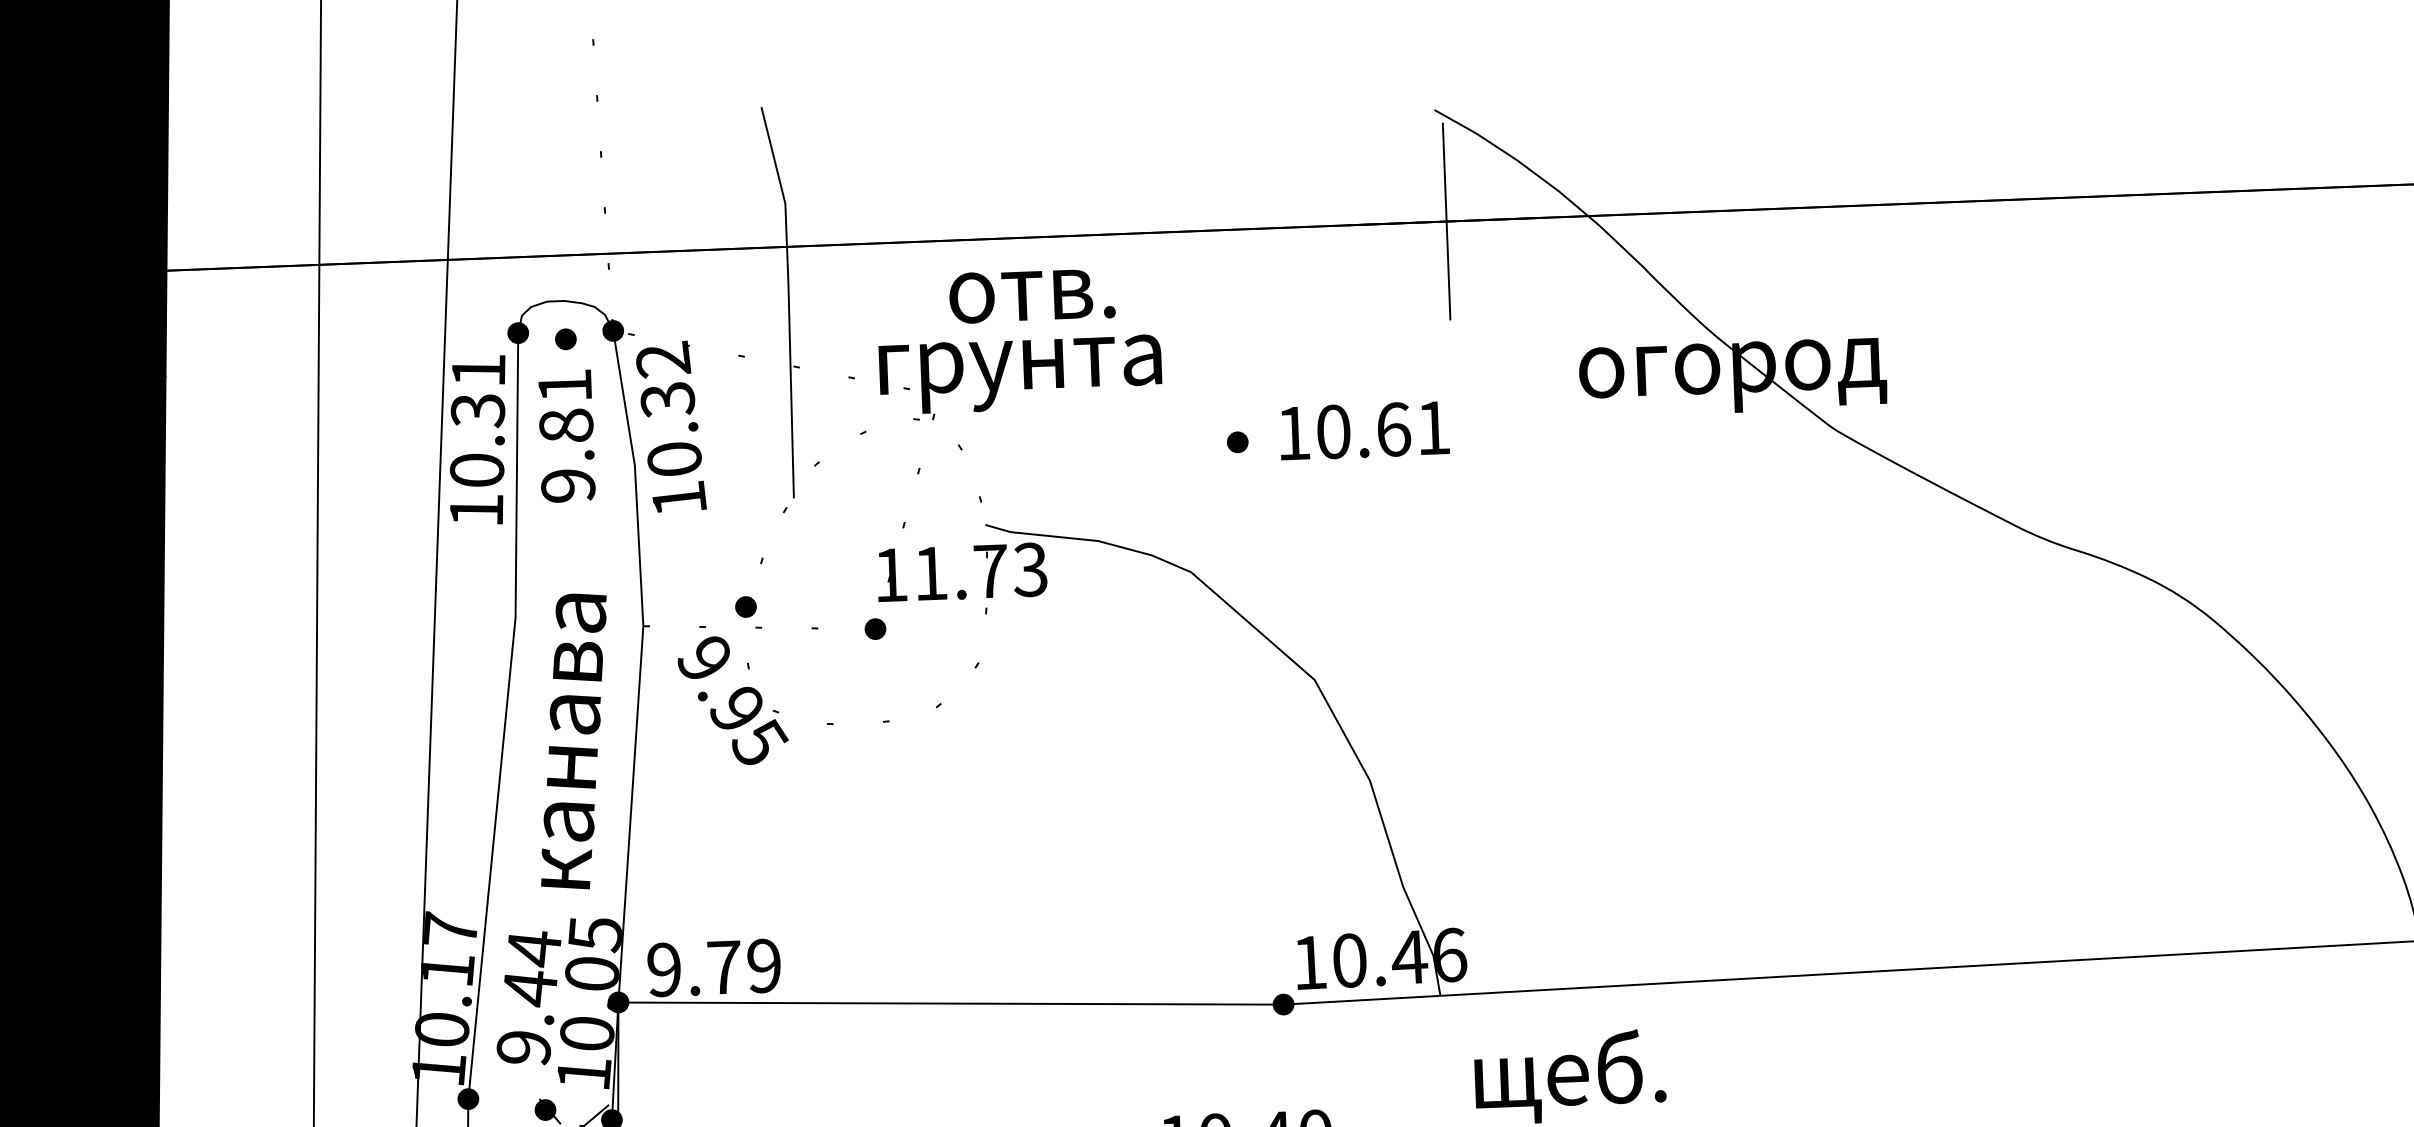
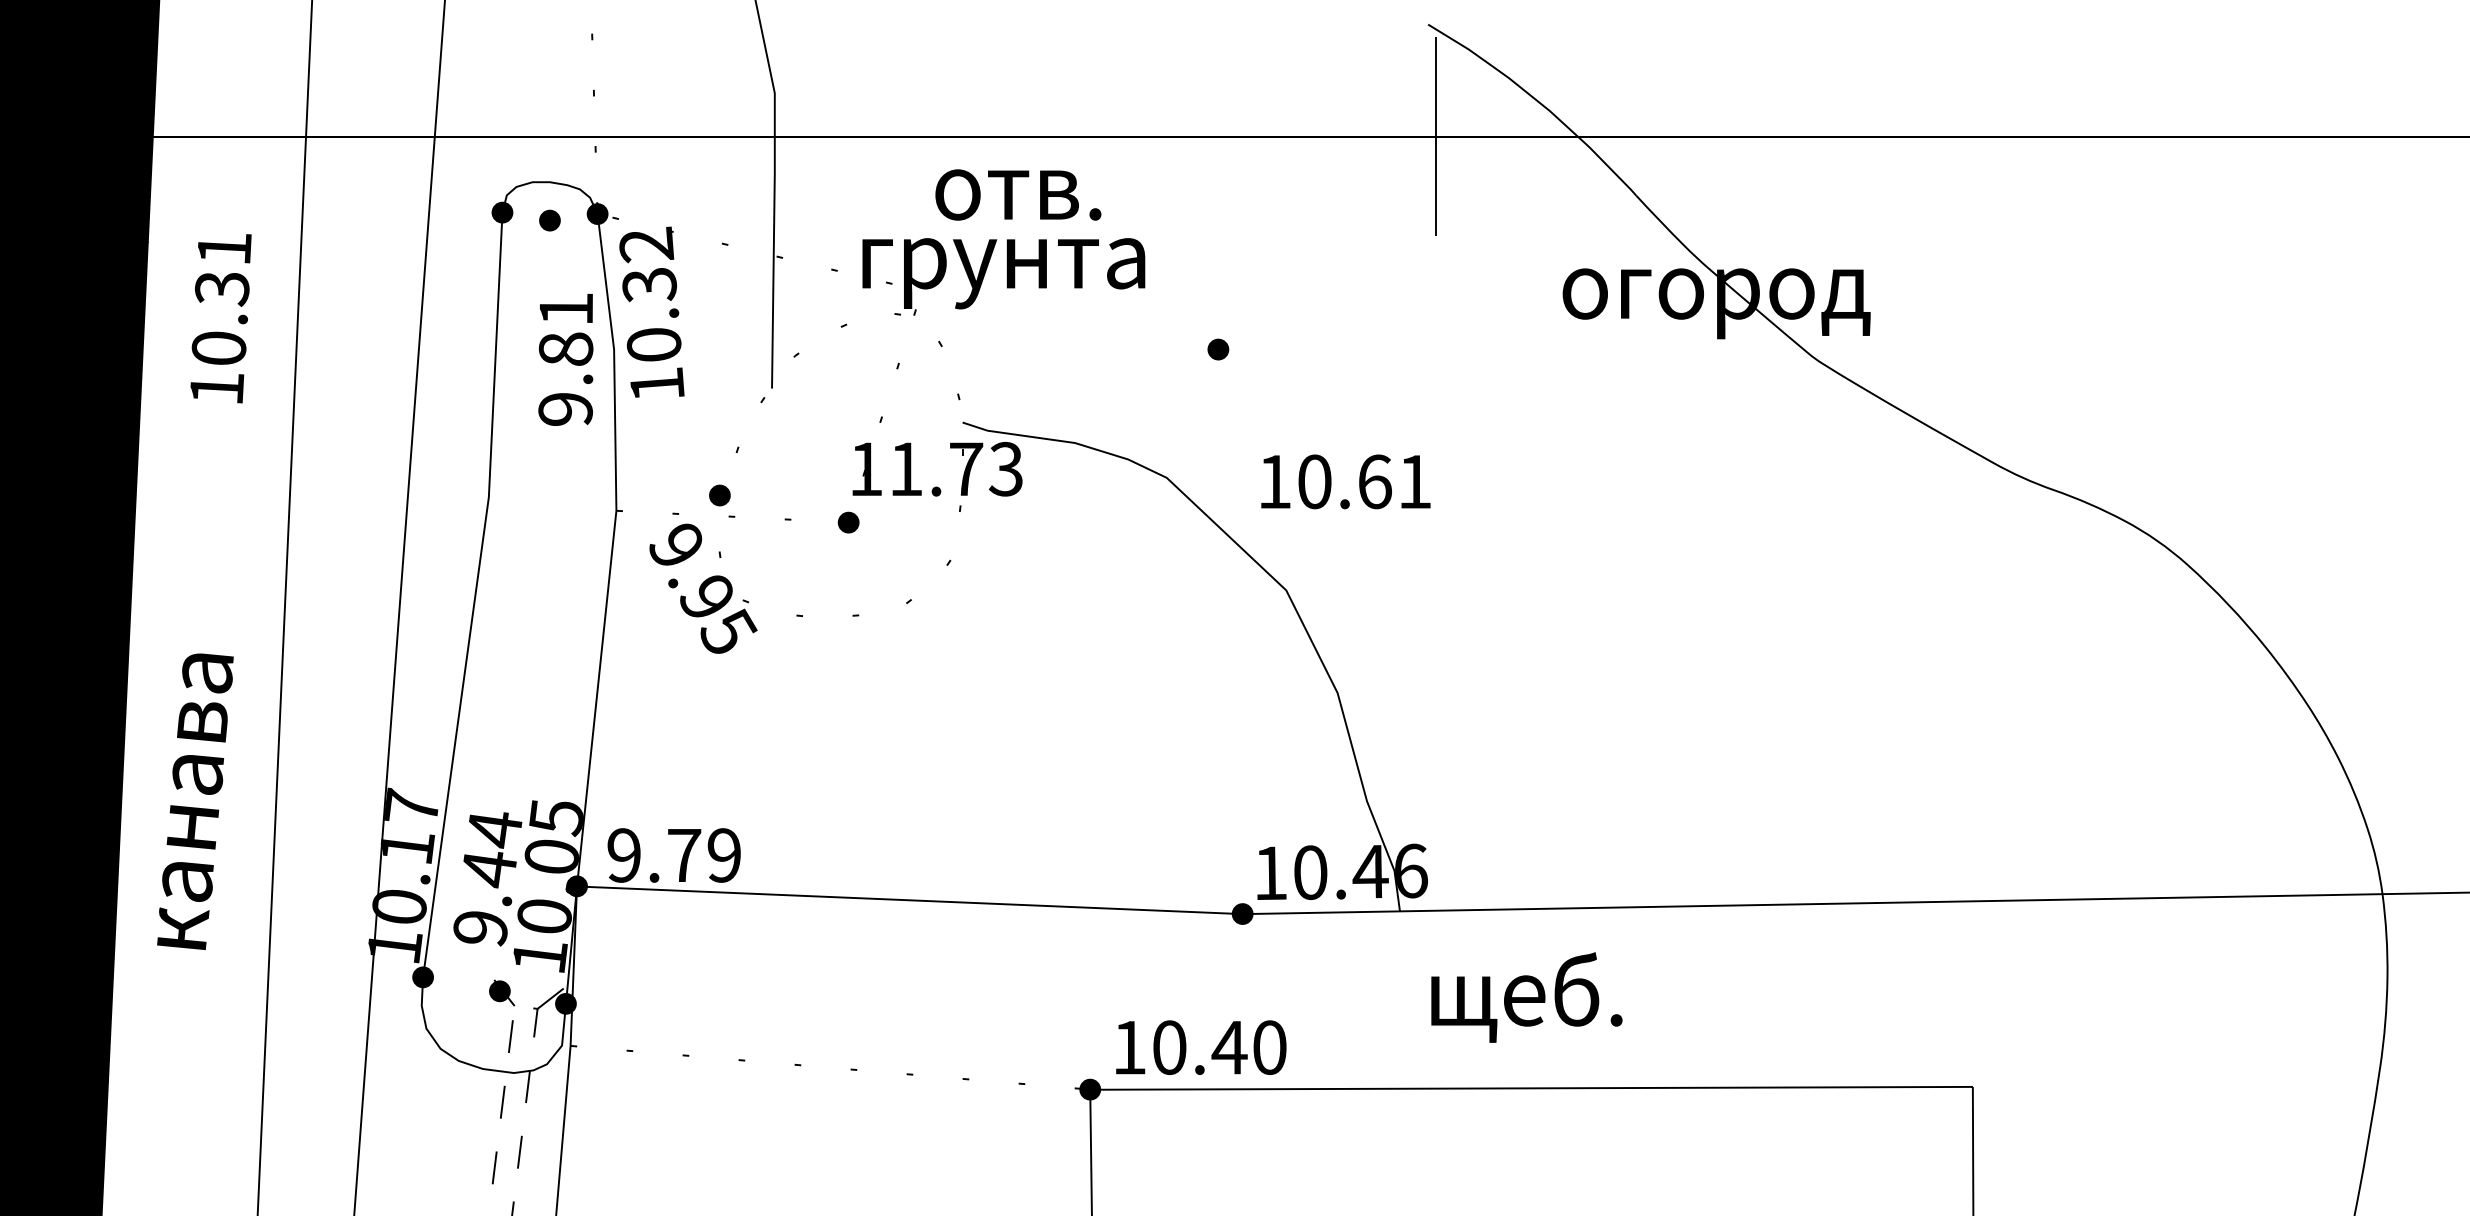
text: (1364, 430) -> (1345, 481), moved
text: (566, 436) -> (565, 359), moved
text: (477, 440) -> (220, 318), moved
text: (573, 741) -> (195, 801), moved

